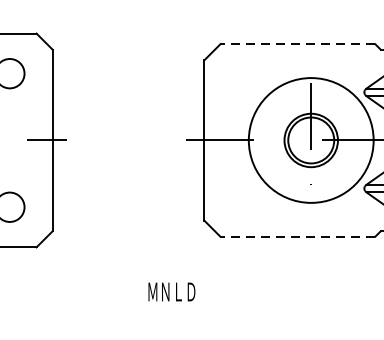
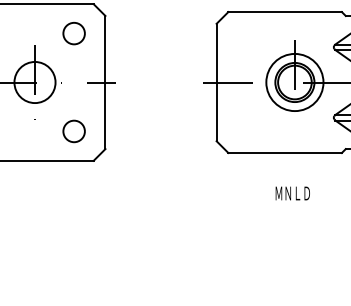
line: (298, 44) -> (285, 12), dashed -> solid
circle: (310, 140) -> (294, 82), size x0.62
line: (298, 236) -> (285, 152), dashed -> solid
text: (171, 291) -> (292, 193), moved

